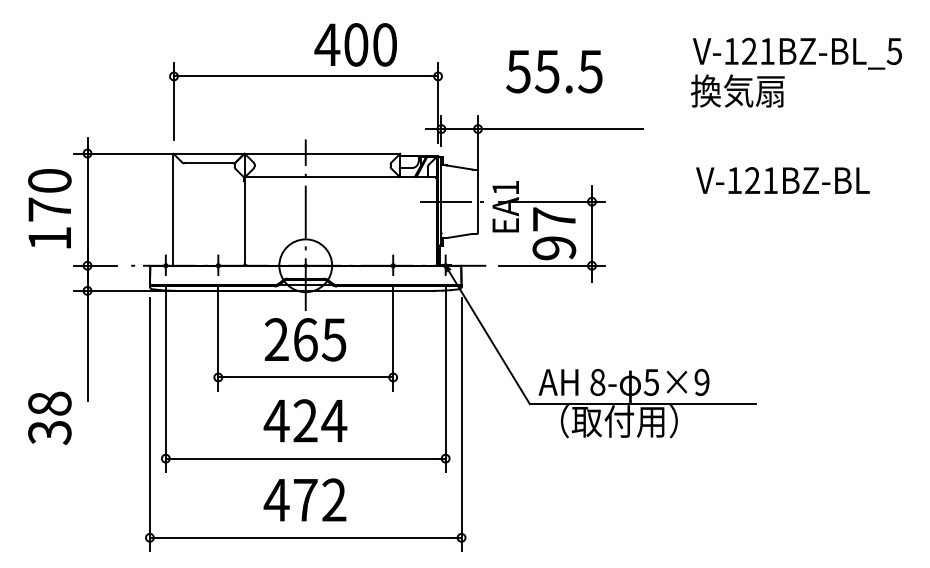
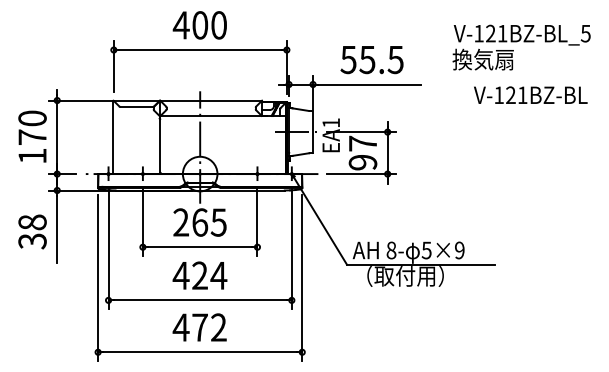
text: (355, 45) -> (199, 25), moved
text: (553, 72) -> (371, 60), moved
text: (782, 179) -> (530, 94), moved
text: (49, 417) -> (32, 231), moved

